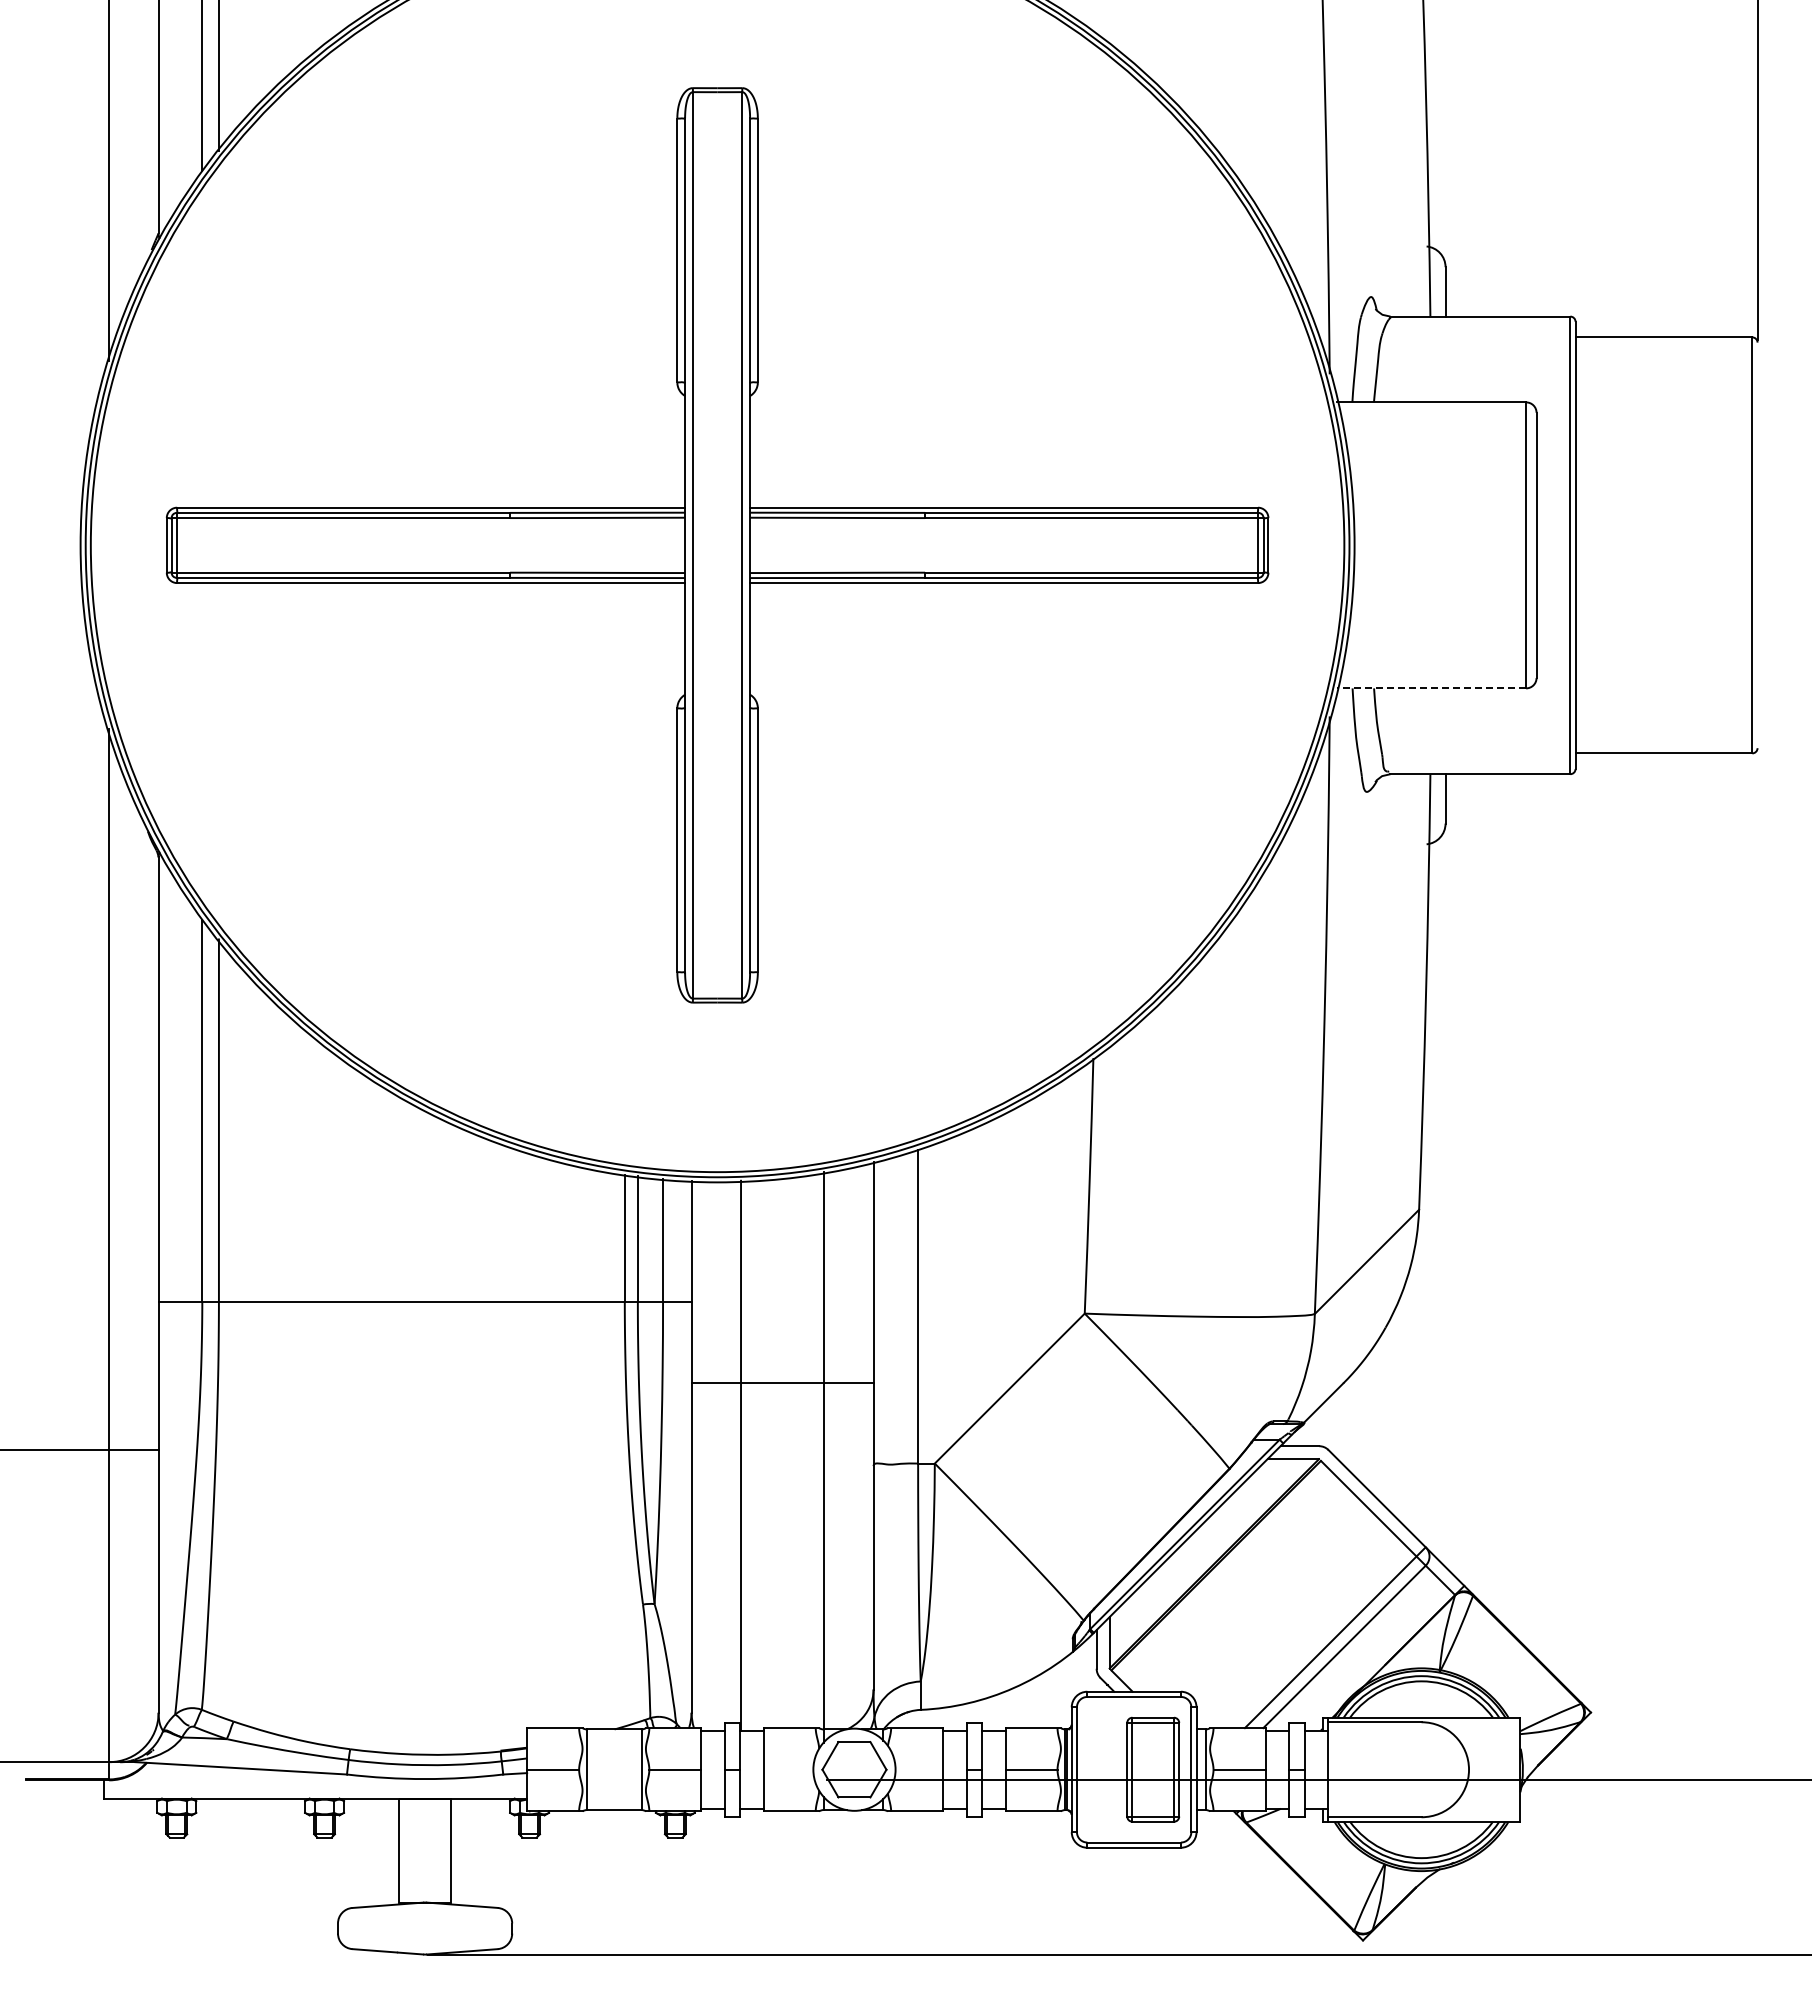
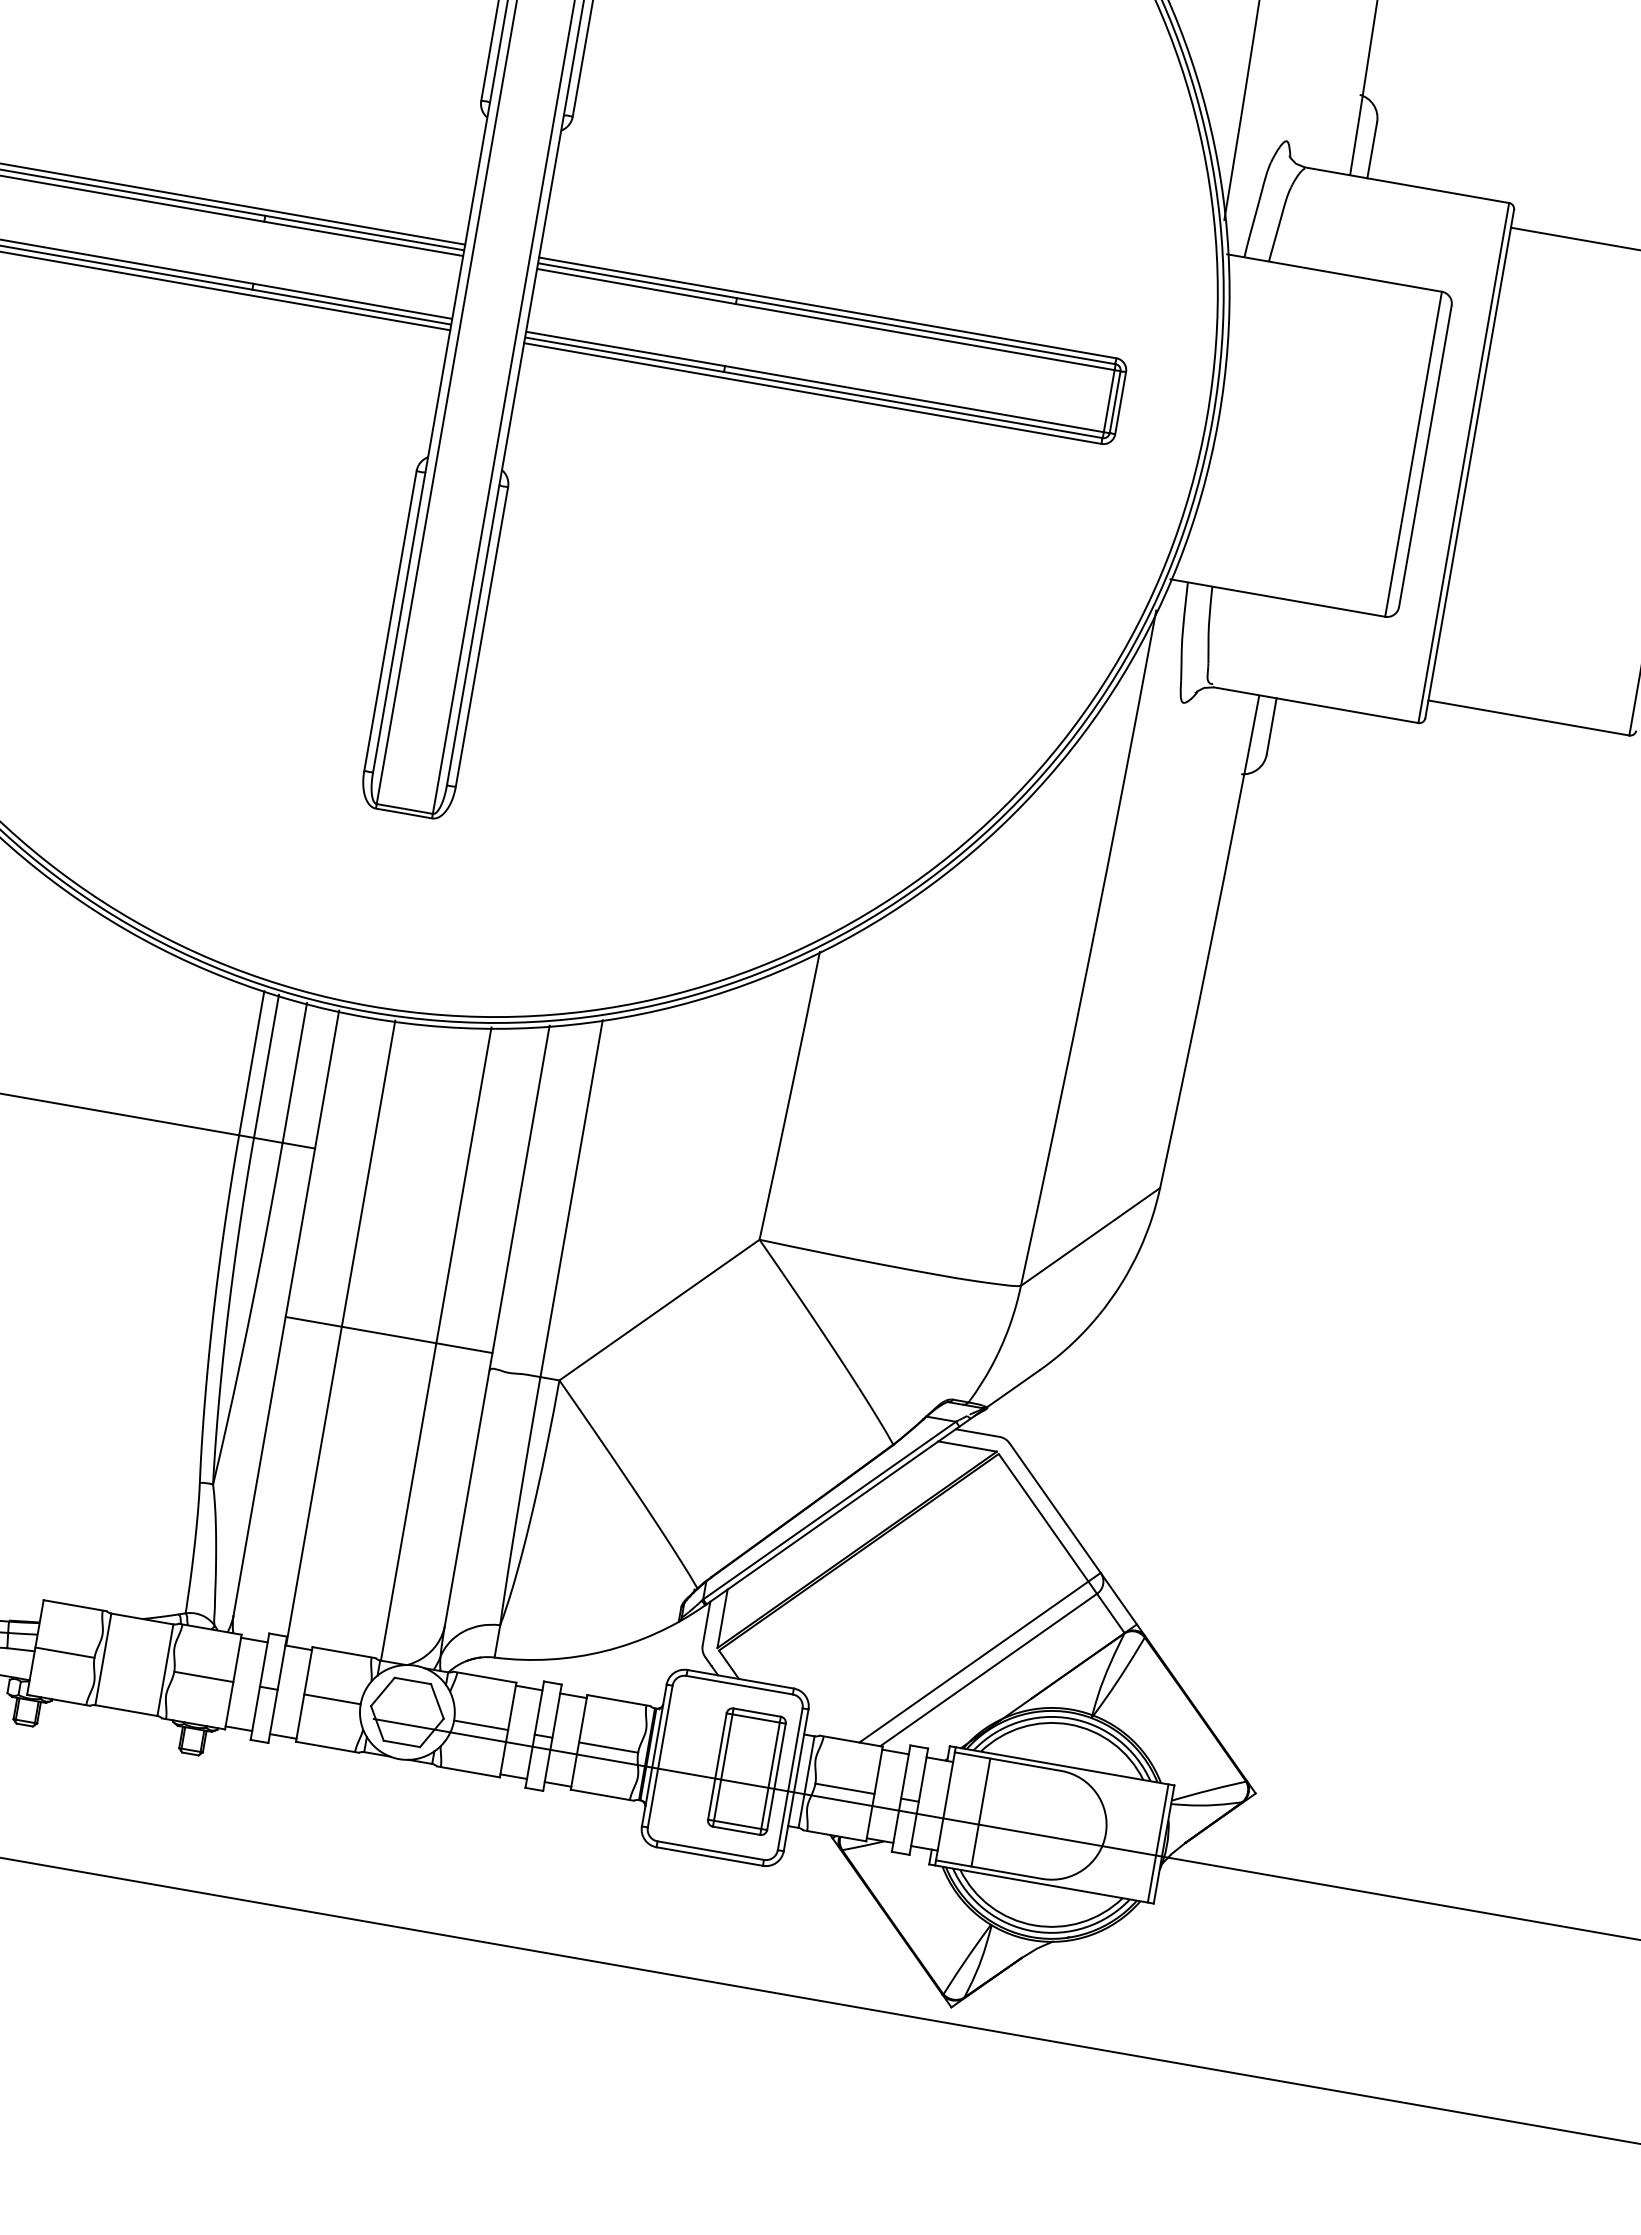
line: (1431, 688) -> (1277, 598), dashed -> solid
line: (782, 1383) -> (388, 1335), moved
line: (788, 1769) -> (332, 1699), added
line: (919, 1769) -> (481, 1725), added
line: (1359, 1769) -> (981, 1812), added
line: (1515, 1769) -> (1158, 1843), added

